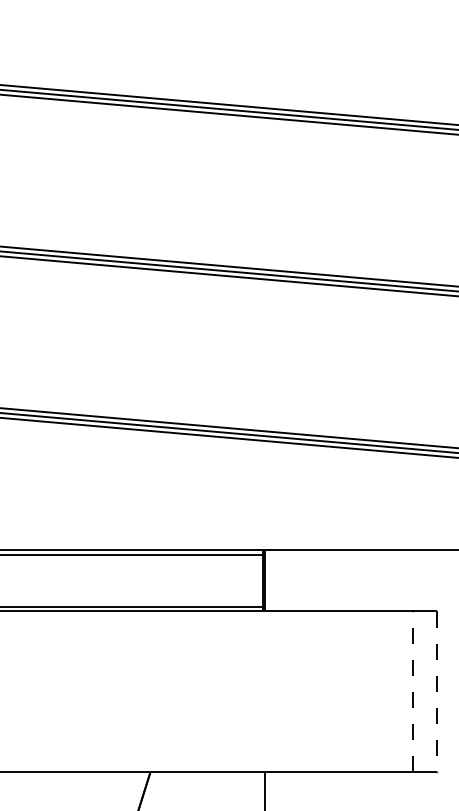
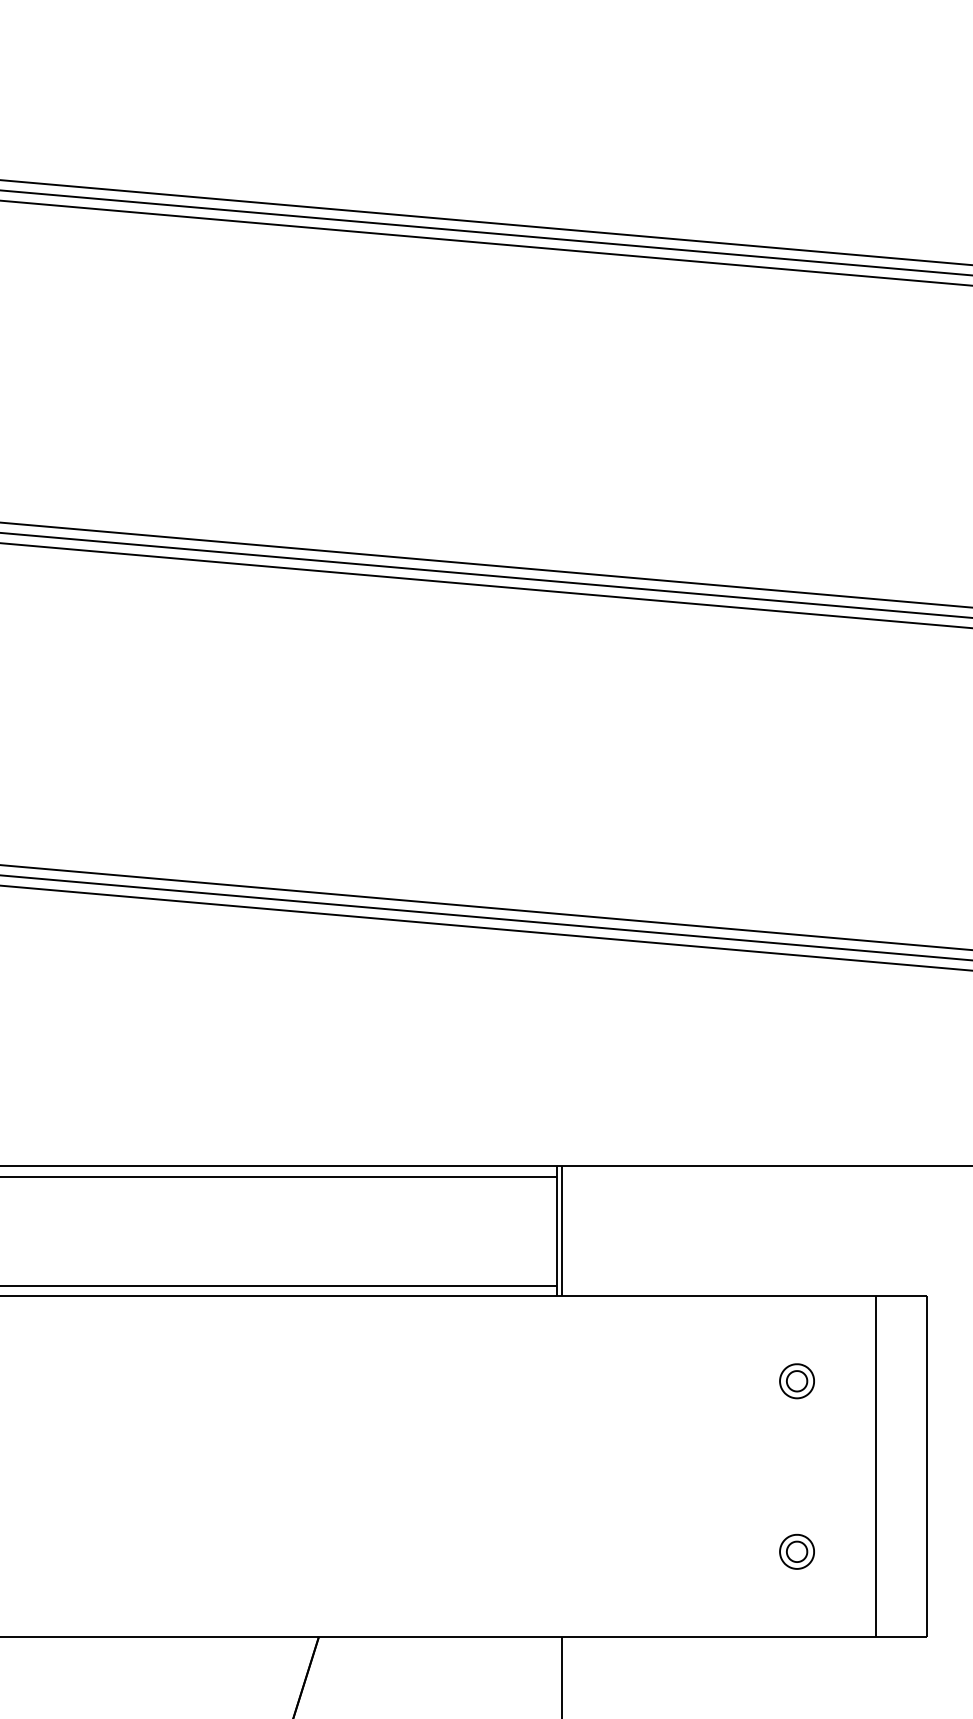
part: (375, 651) -> (795, 1380), added
line: (413, 691) -> (876, 1465), dashed -> solid
line: (437, 692) -> (927, 1467), dashed -> solid
part: (375, 732) -> (795, 1552), added

